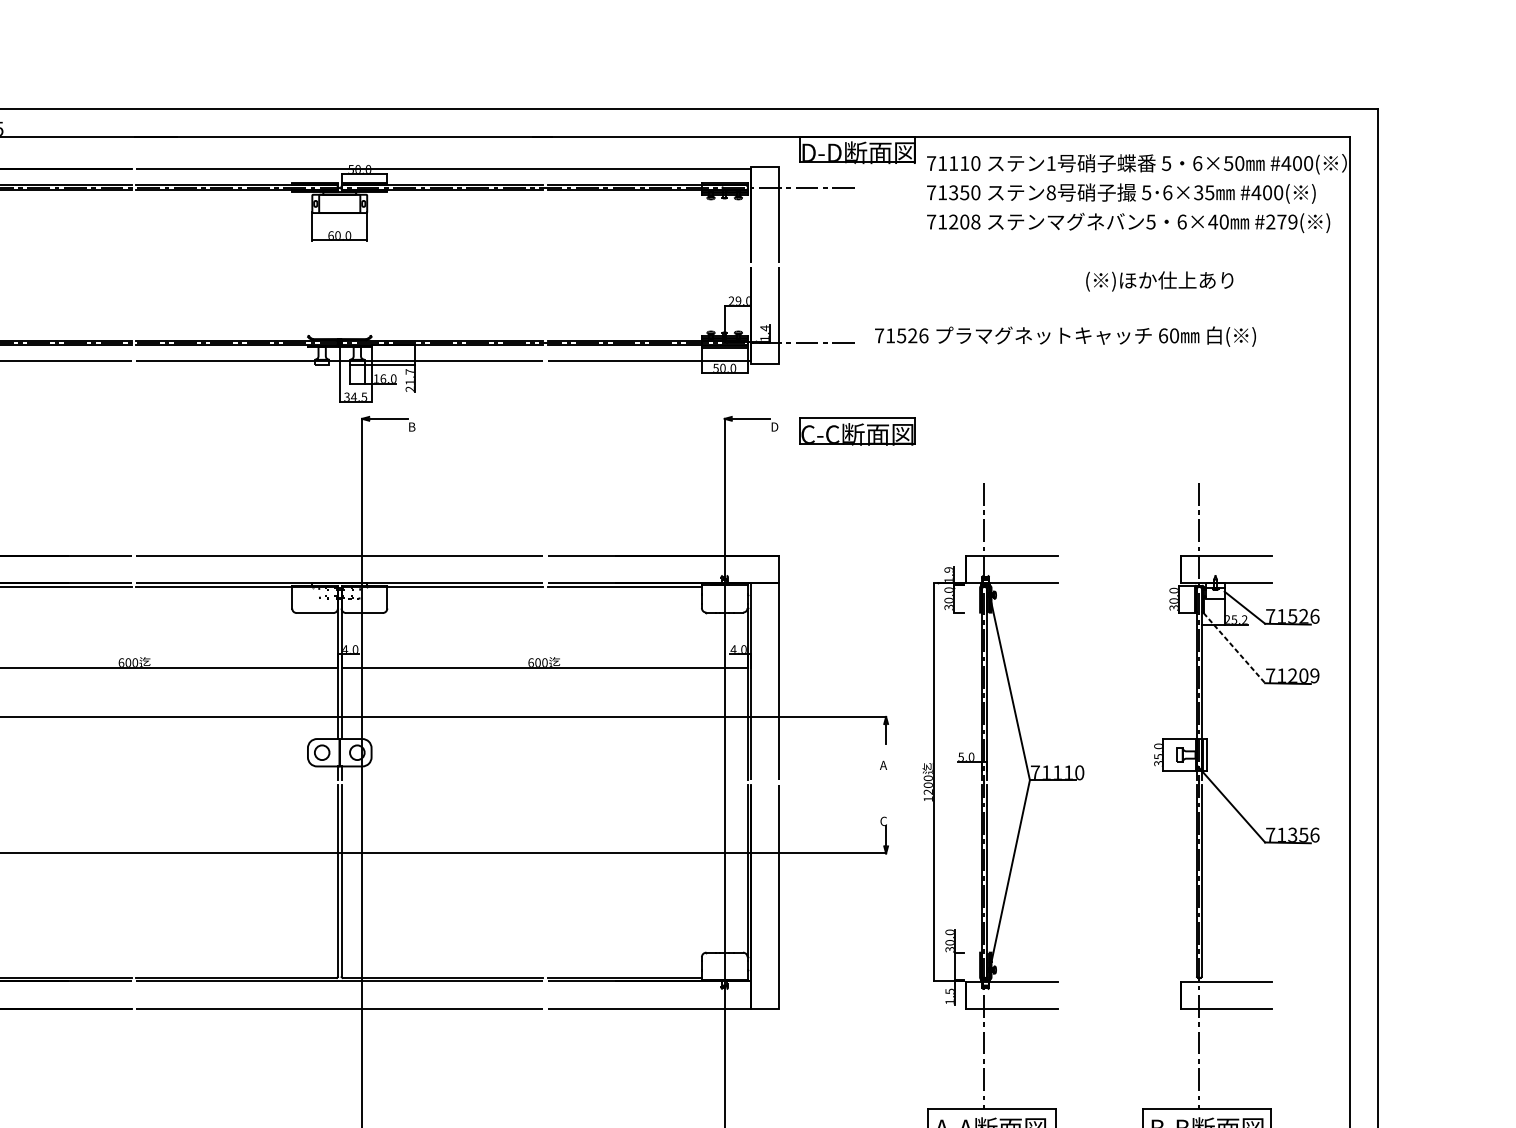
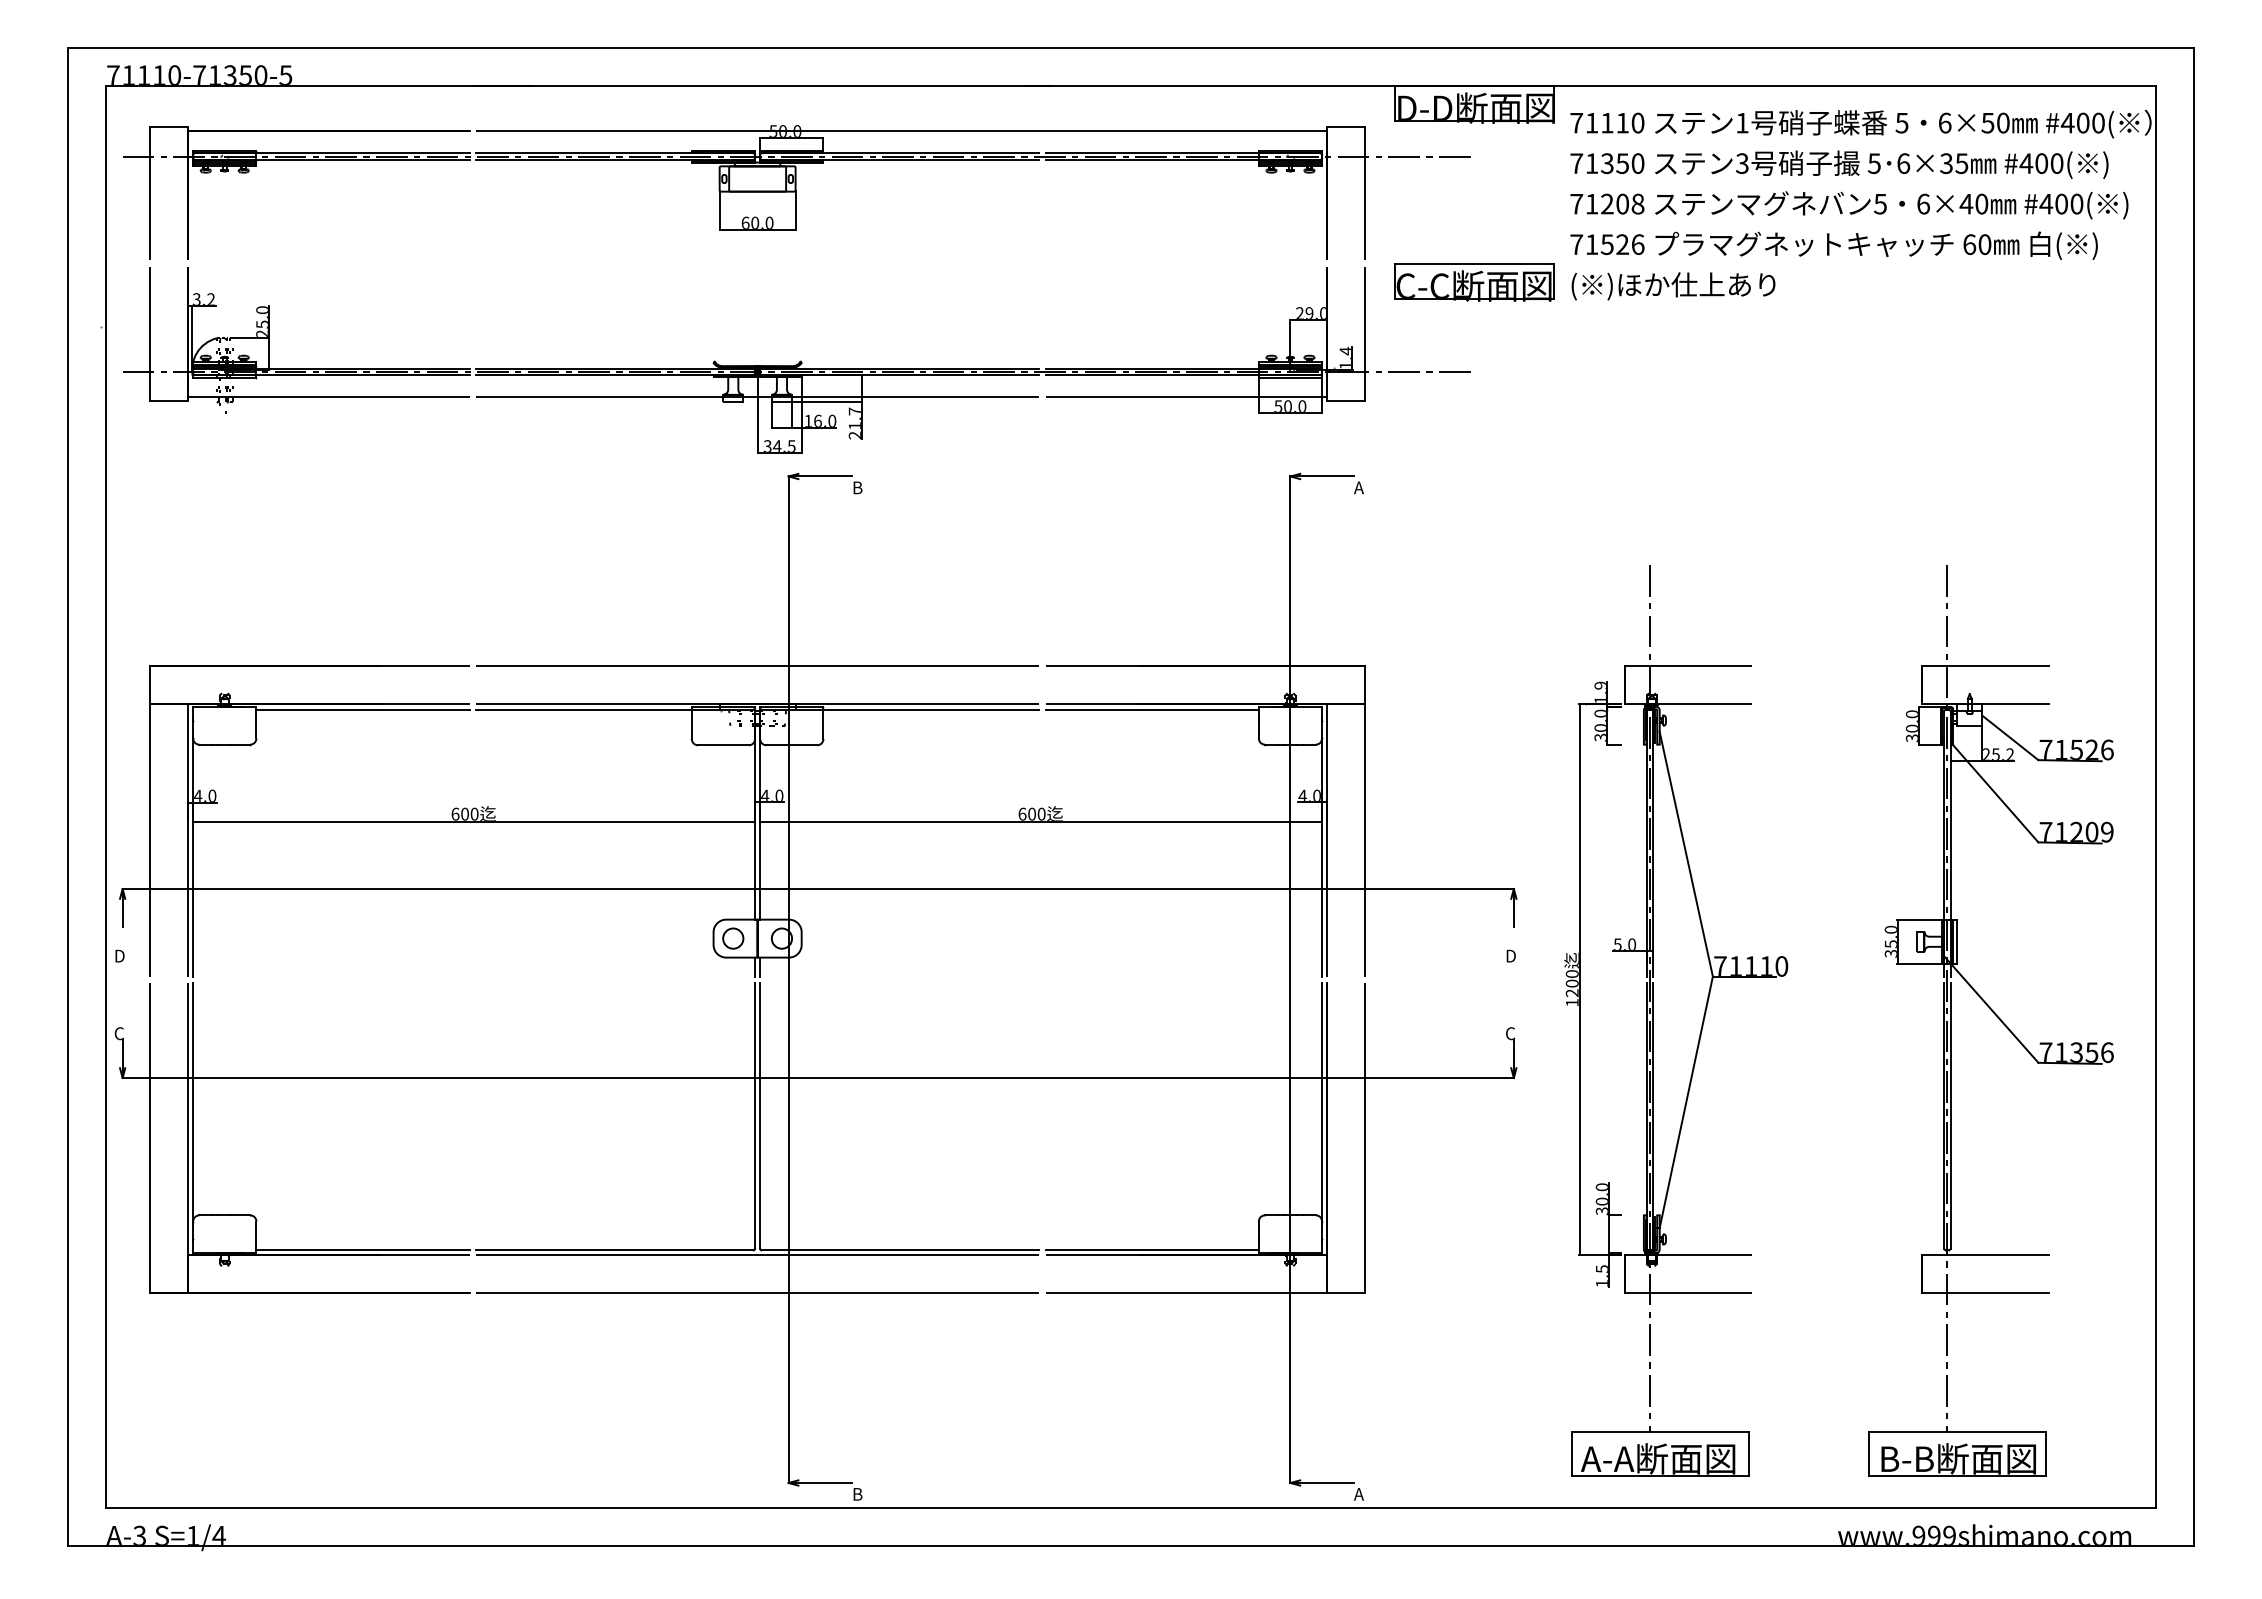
text: (1050, 192) -> (1741, 163), 8 -> 3
text: (1281, 221) -> (2061, 203), #279( -> #400(
text: (1159, 281) -> (1673, 286), moved
text: (1065, 336) -> (1833, 245), moved
text: (774, 426) -> (1359, 487), D -> A
part: (857, 431) -> (1474, 282), moved
line: (1234, 647) -> (1995, 793), dashed -> solid
text: (883, 764) -> (1510, 955), A -> D

